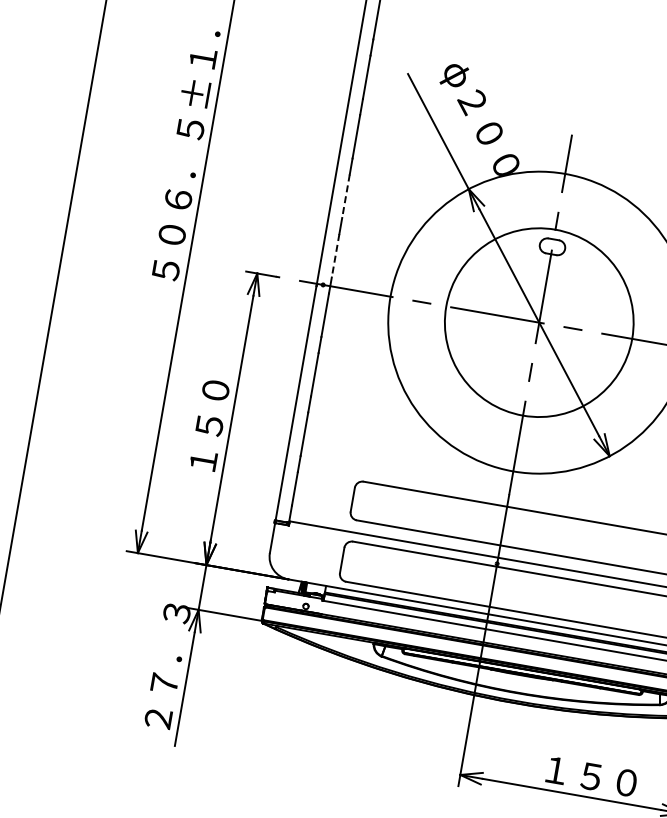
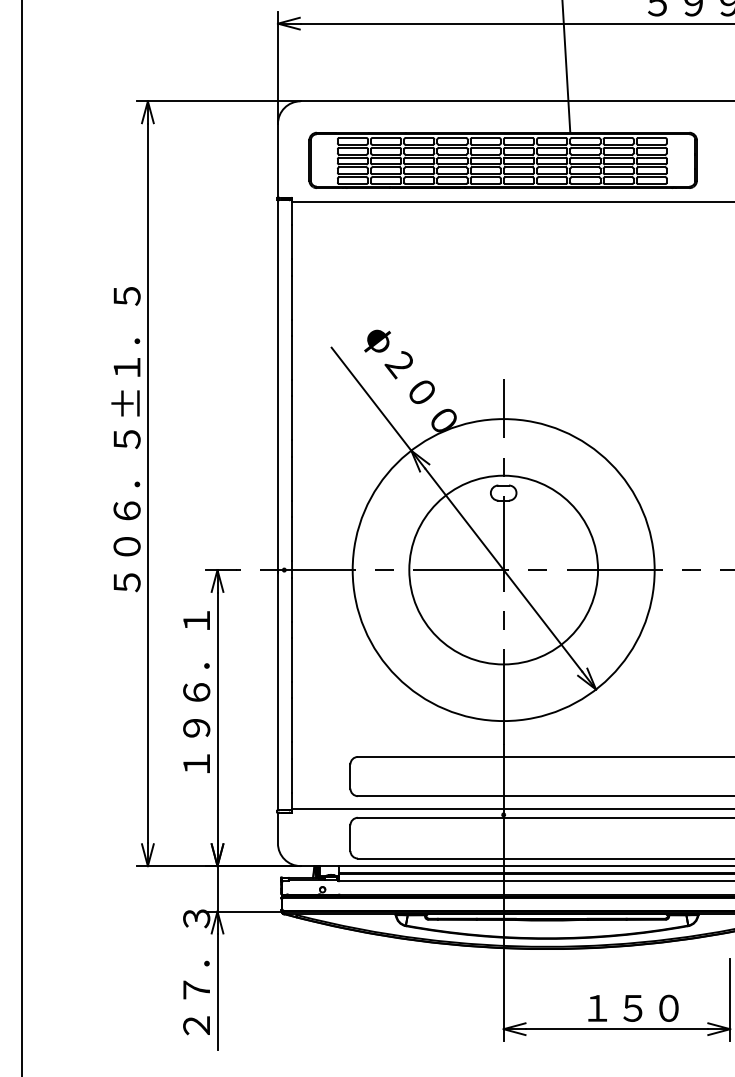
line: (345, 196) -> (291, 479), dashed -> solid
line: (335, 256) -> (291, 539), dashed -> solid
text: (218, 372) -> (196, 674), １５０ -> １９６．１

